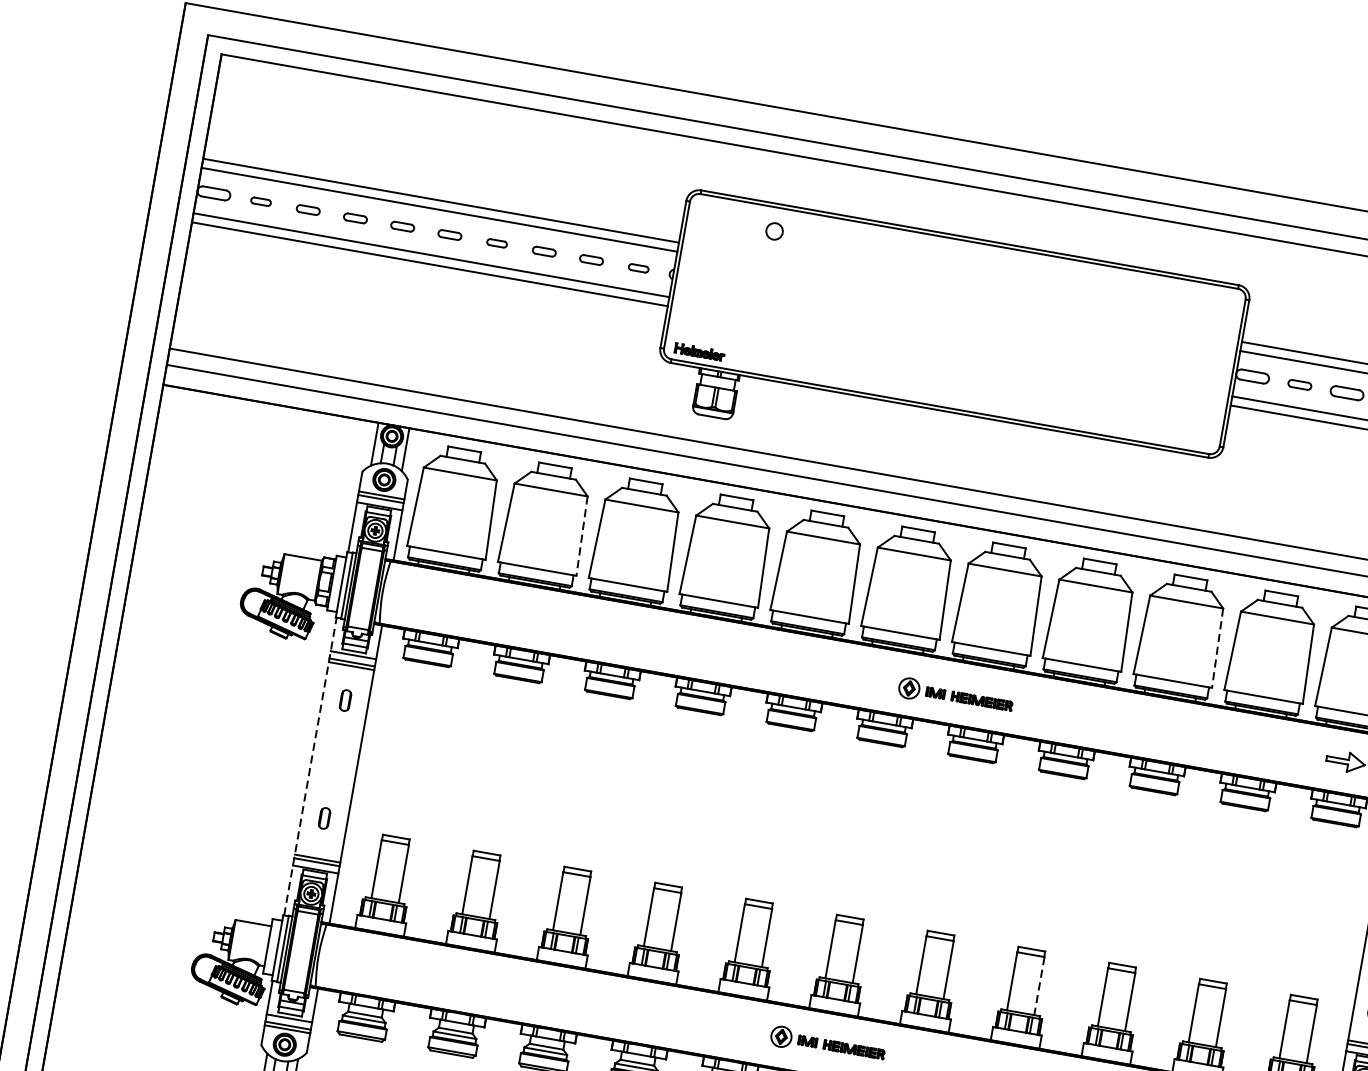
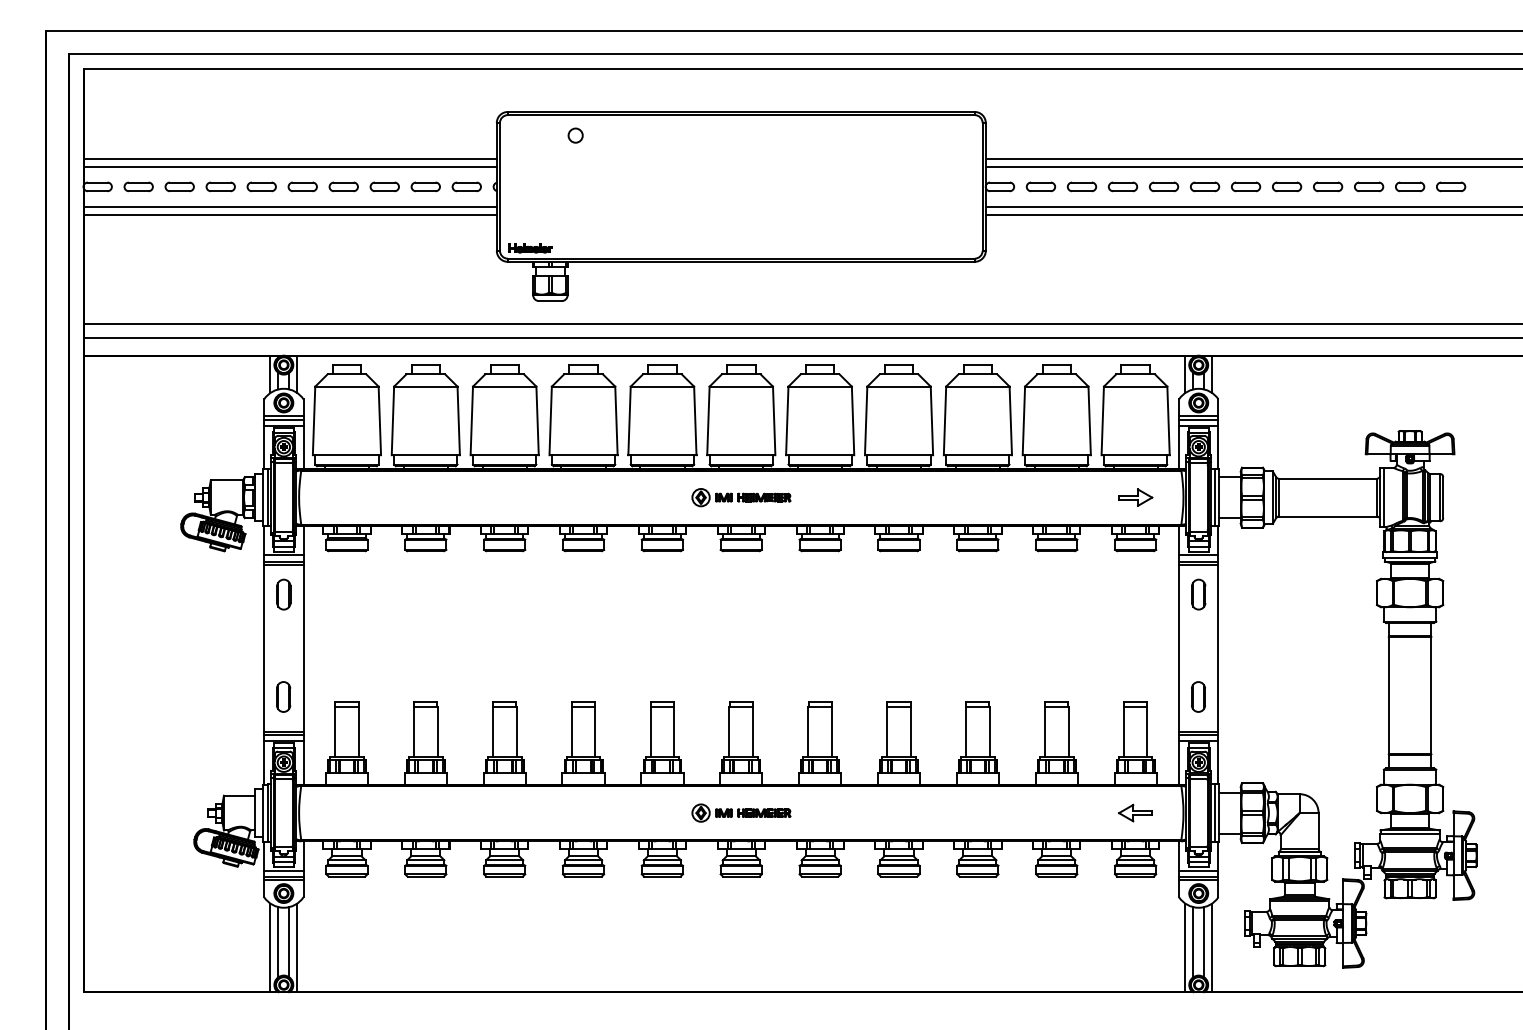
part: (260, 201) -> (138, 186), size x1.67
part: (308, 209) -> (179, 186), size x1.43
part: (355, 217) -> (220, 186), size x1.43
part: (402, 226) -> (261, 186), size x1.43
part: (449, 234) -> (302, 186), size x1.43
part: (496, 242) -> (343, 186), size x1.67
part: (544, 251) -> (384, 186), size x1.43
part: (591, 259) -> (425, 186), size x1.43
part: (638, 267) -> (466, 186), size x1.67
part: (1299, 384) -> (1040, 186), size x1.43
line: (581, 536) -> (458, 421), dashed -> solid
line: (1217, 648) -> (1010, 421), dashed -> solid
part: (955, 696) -> (741, 497), moved
part: (345, 700) -> (283, 594), size x1.67
line: (311, 765) -> (264, 654), dashed -> solid
part: (324, 817) -> (283, 696), size x1.67
line: (1038, 986) -> (910, 732), dashed -> solid

